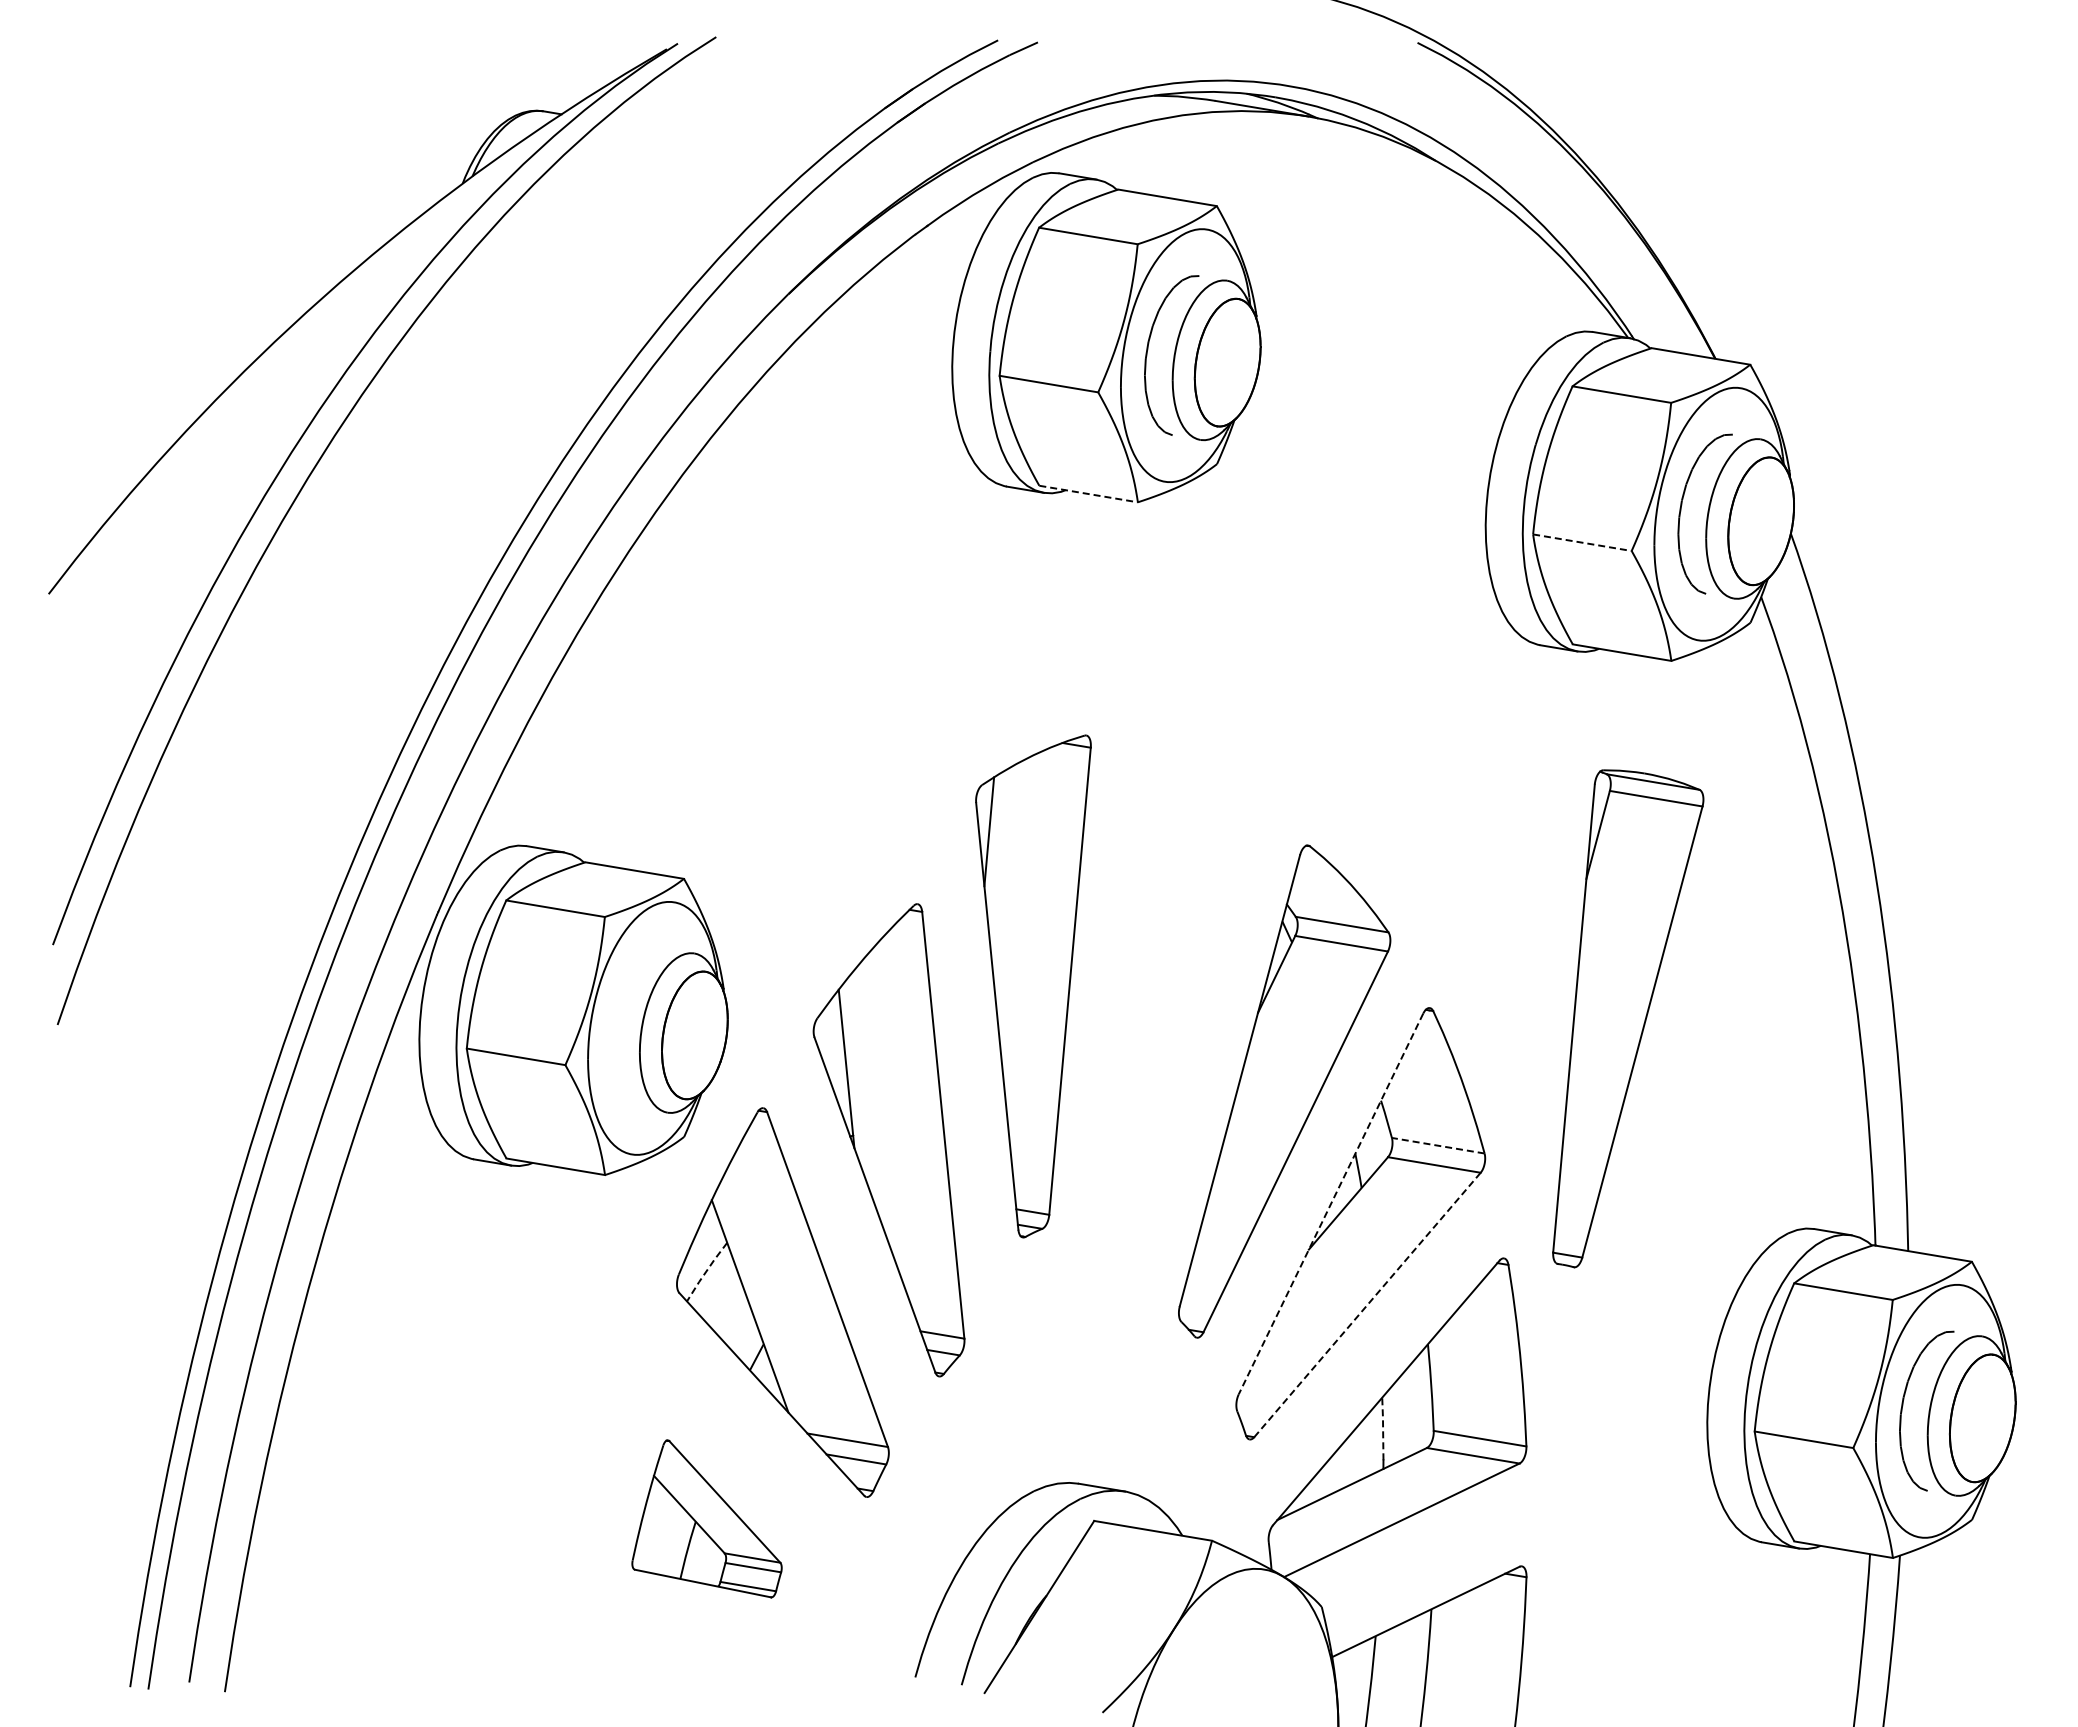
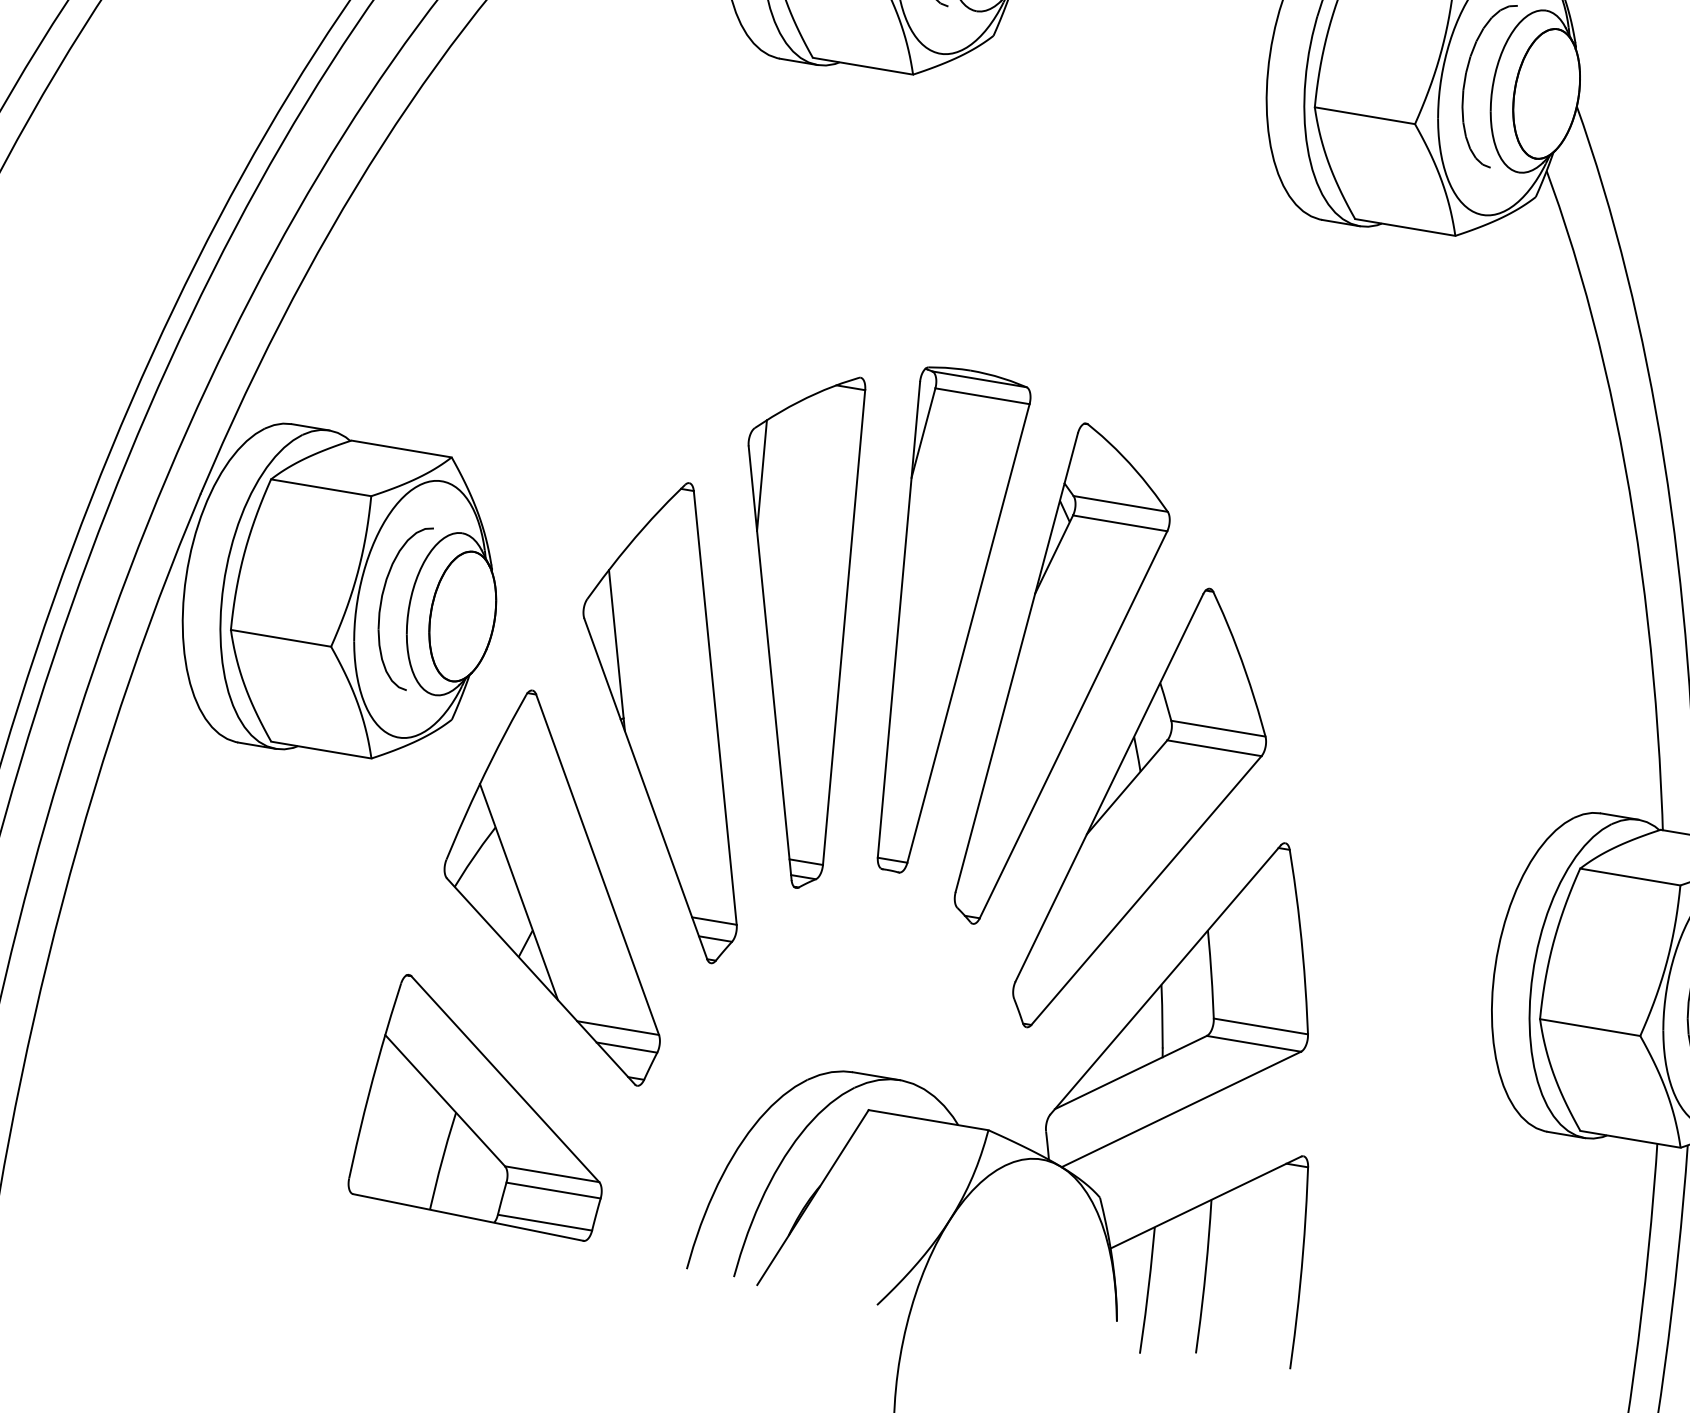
line: (1088, 494) -> (862, 66), dashed -> solid
line: (1582, 542) -> (1365, 115), dashed -> solid
part: (1033, 986) -> (806, 632), moved
part: (1628, 1018) -> (954, 619), moved
part: (615, 1023) -> (382, 604), added
line: (1438, 1145) -> (1218, 728), dashed -> solid
line: (1331, 1203) -> (1109, 787), dashed -> solid
line: (705, 1272) -> (473, 857), dashed -> solid
line: (1367, 1304) -> (1146, 890), dashed -> solid
line: (1383, 1427) -> (1162, 1015), dashed -> solid
part: (706, 1518) -> (474, 1107), size x1.67

